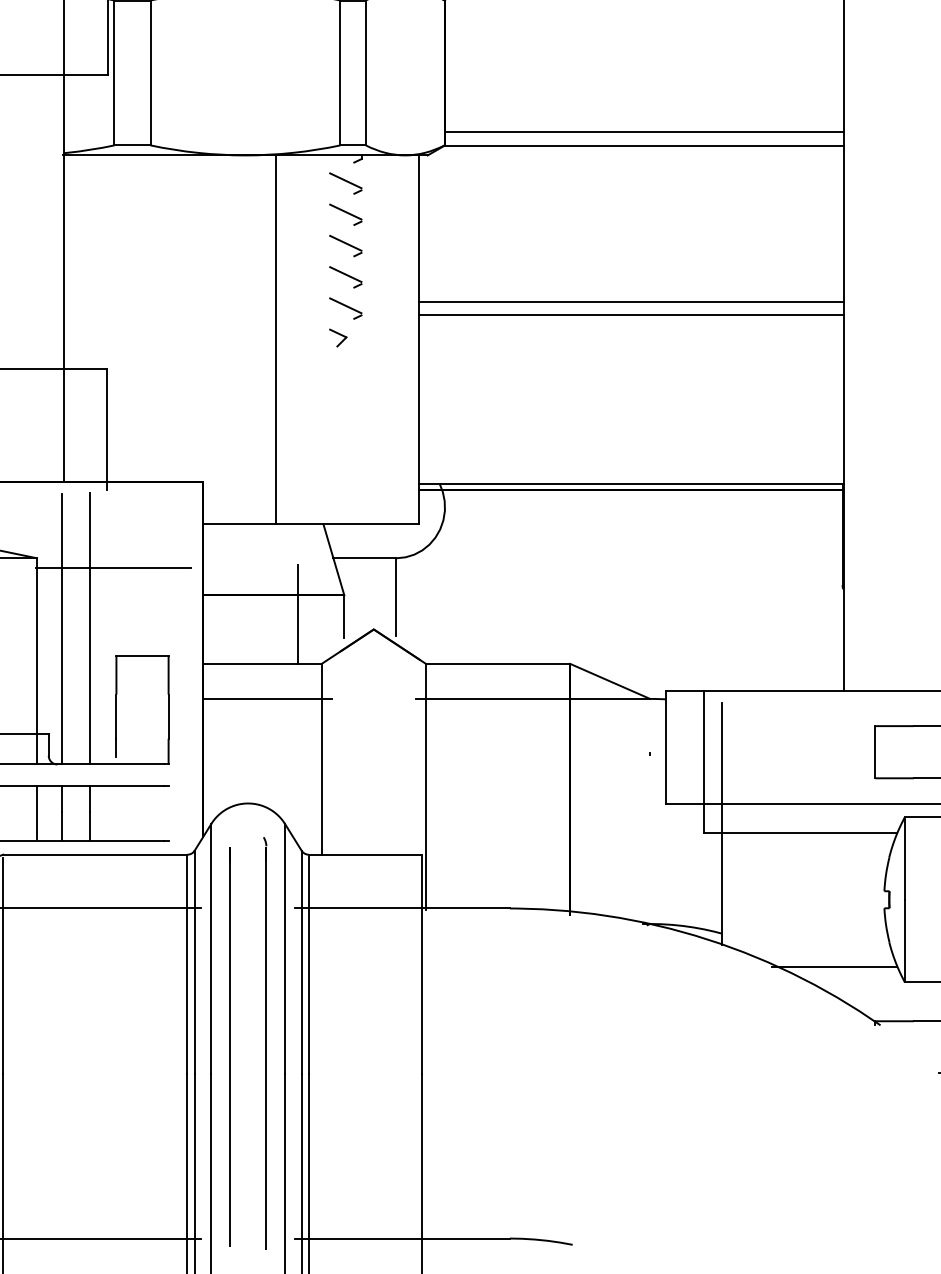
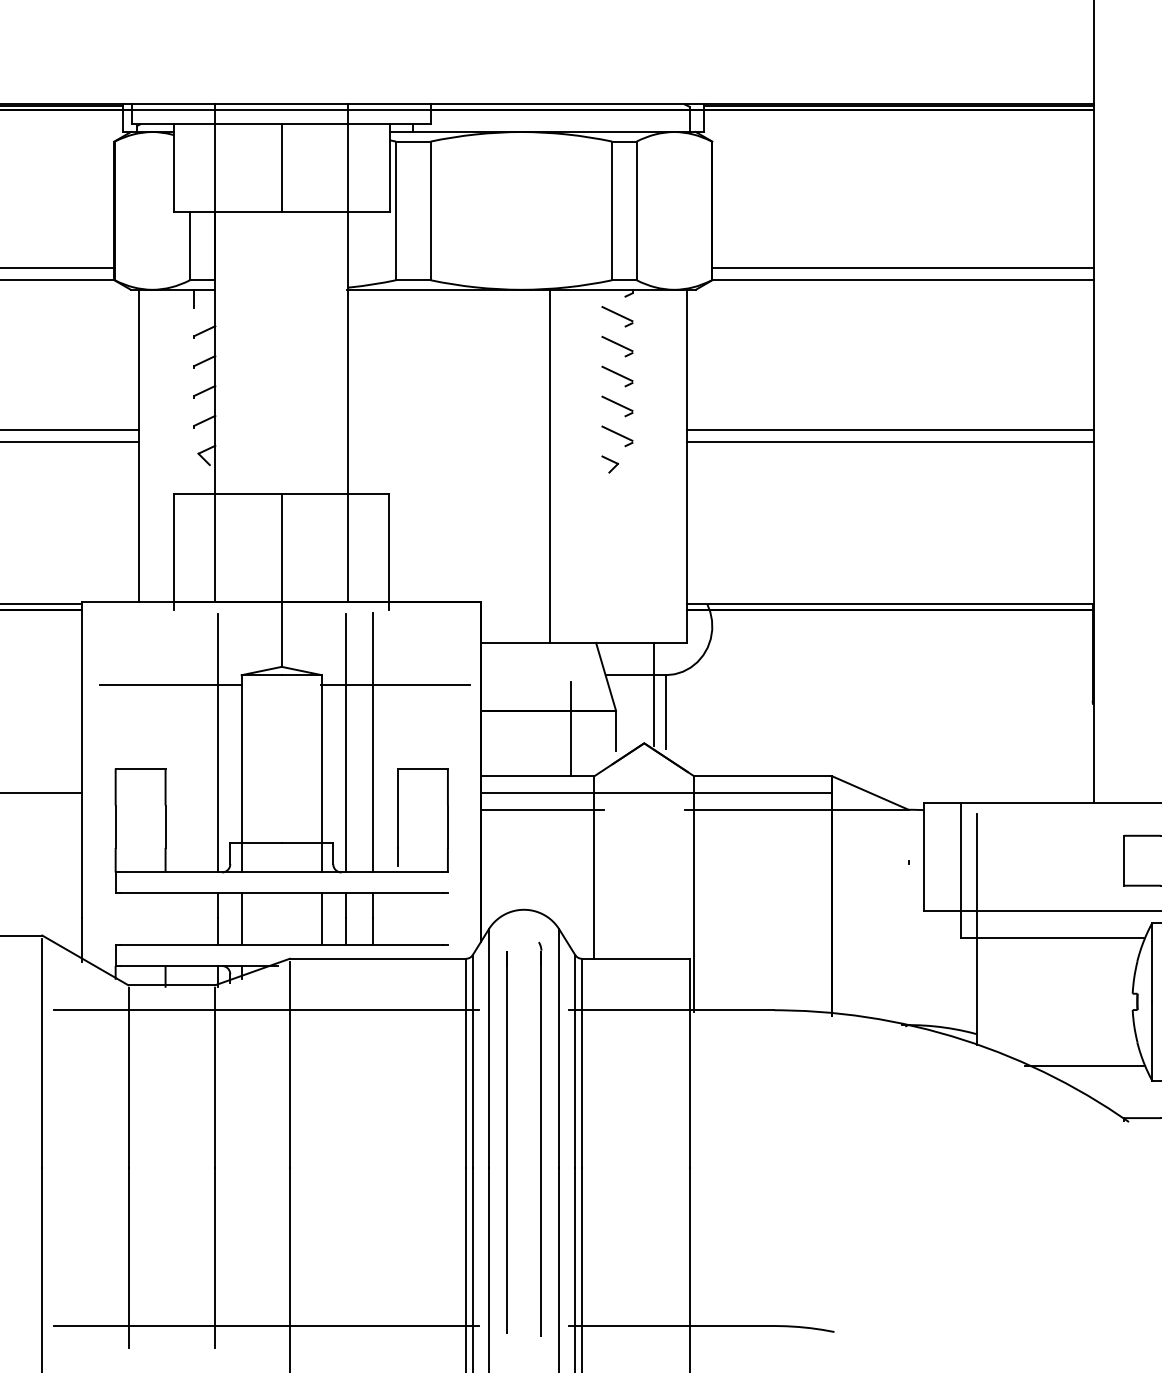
line: (384, 578) -> (654, 694), added
line: (386, 680) -> (656, 792), added

